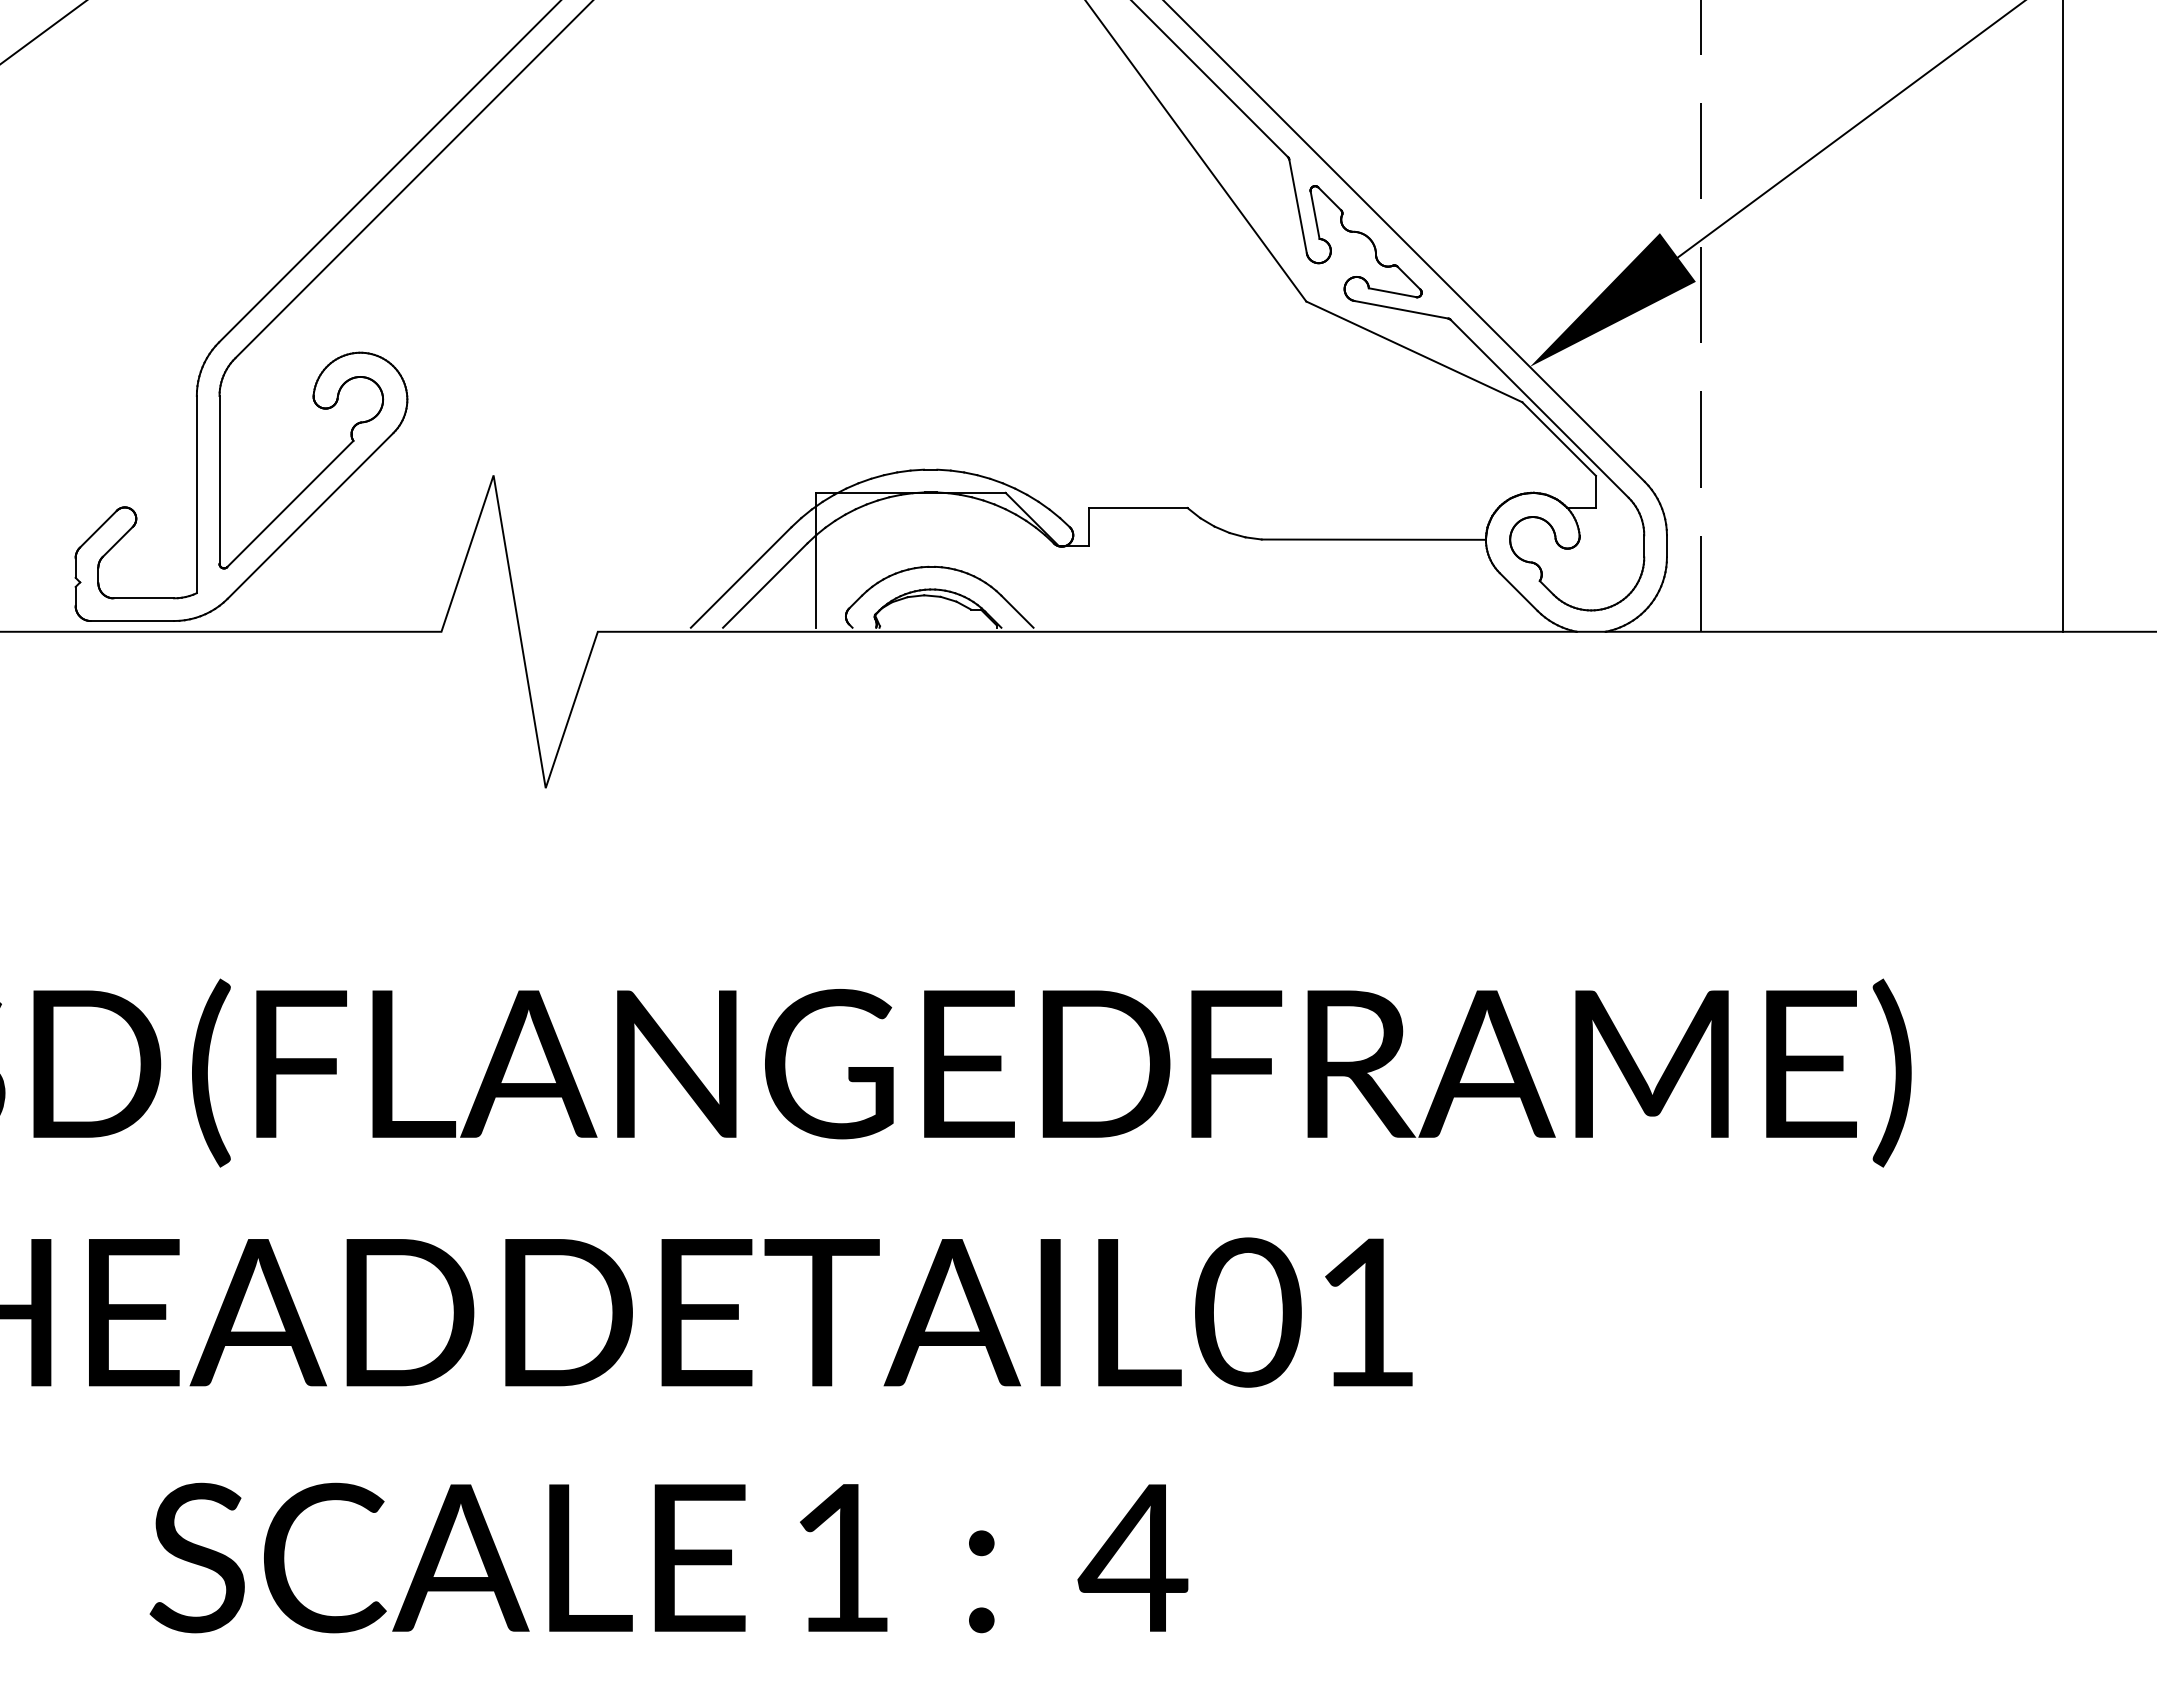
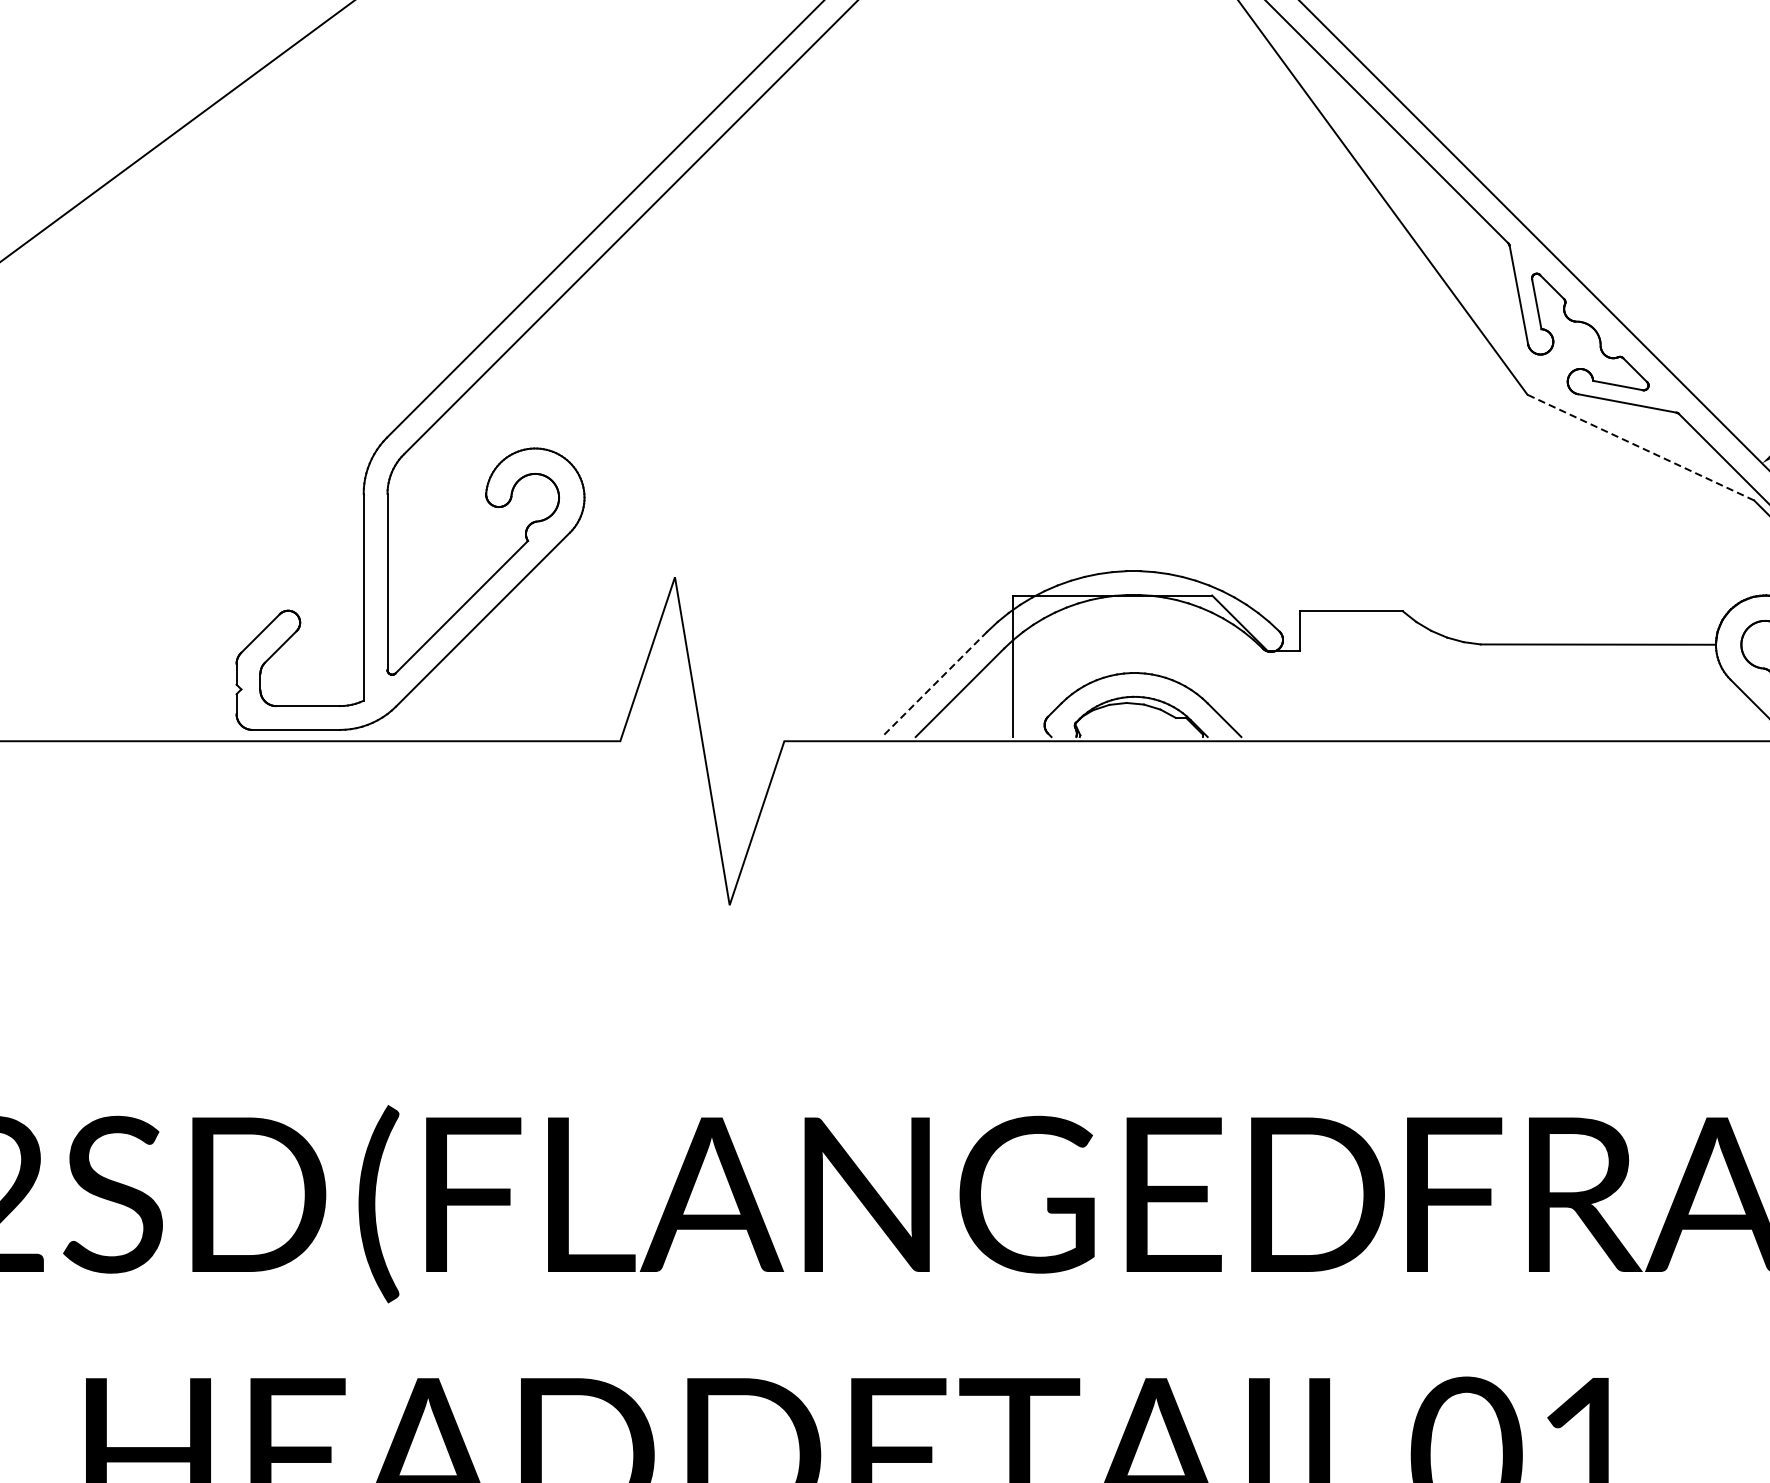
line: (1413, 351) -> (1639, 447), solid -> dashed
line: (740, 577) -> (933, 684), solid -> dashed

